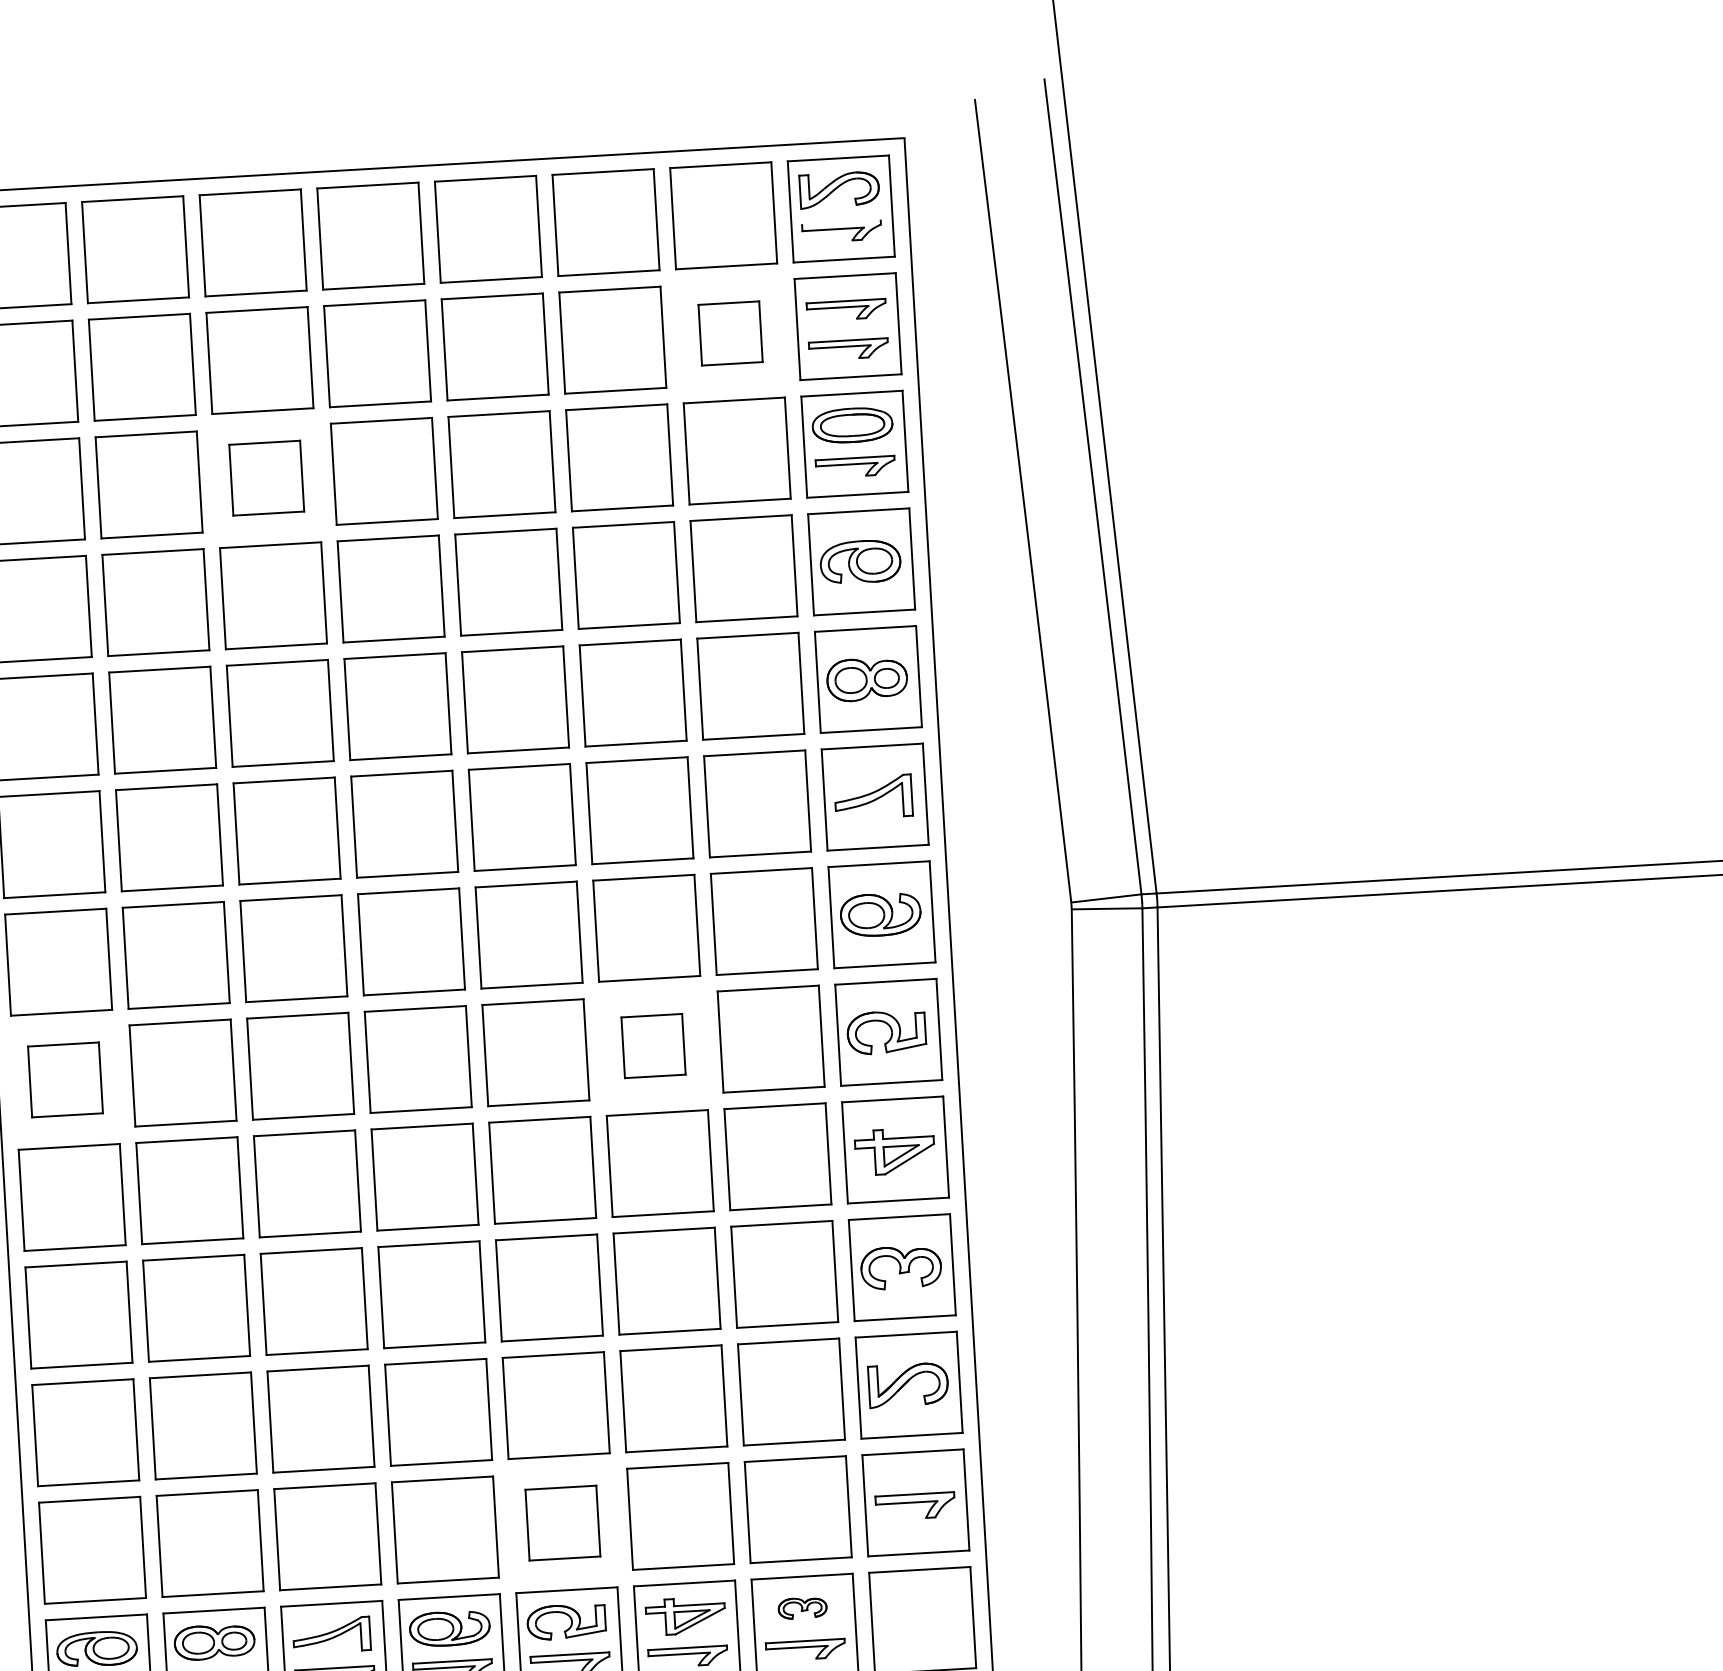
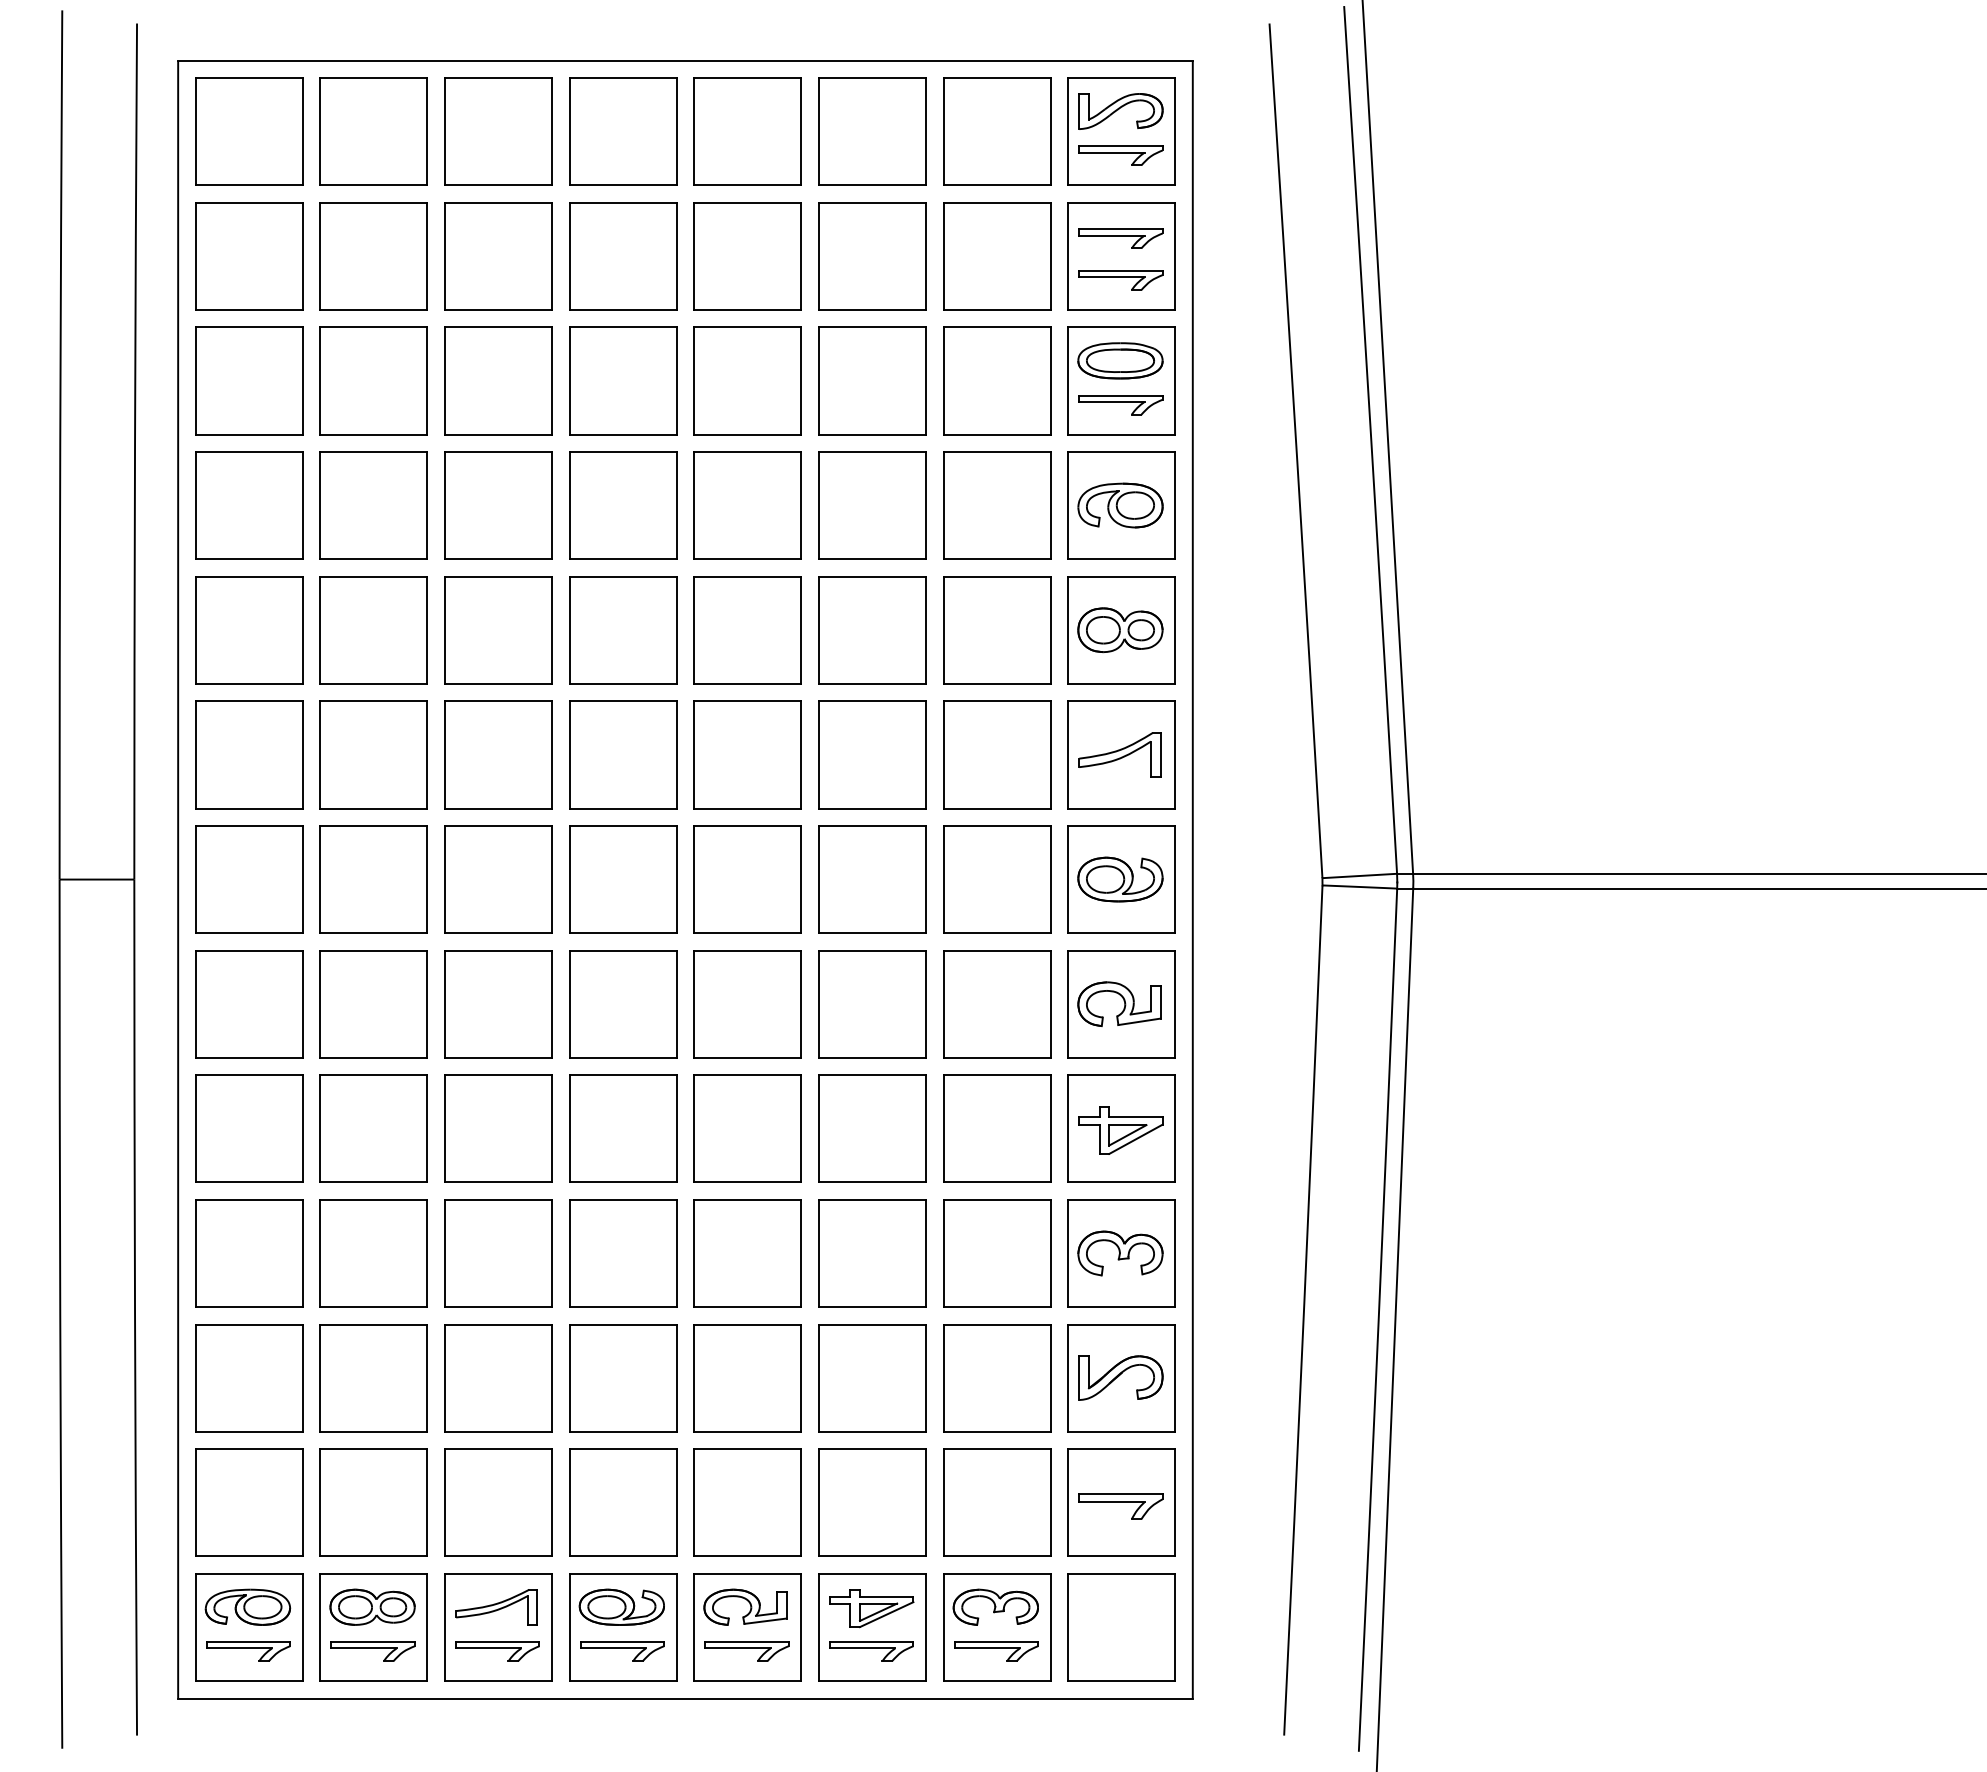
line: (840, 223) -> (1120, 146), added
part: (730, 333) -> (997, 256), size x1.67
part: (266, 477) -> (498, 380), size x1.43
part: (653, 1046) -> (872, 1004), size x1.67
part: (65, 1080) -> (249, 1004), size x1.43
part: (562, 1522) -> (747, 1502), size x1.43
part: (802, 1607) -> (995, 1606), size x1.67

